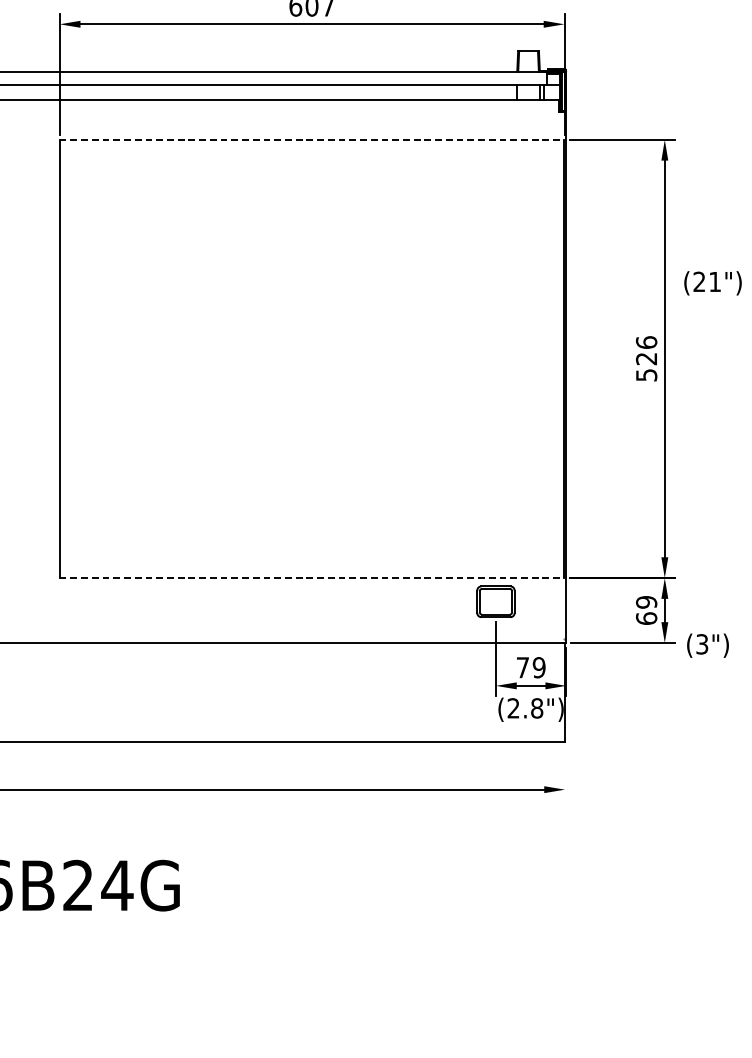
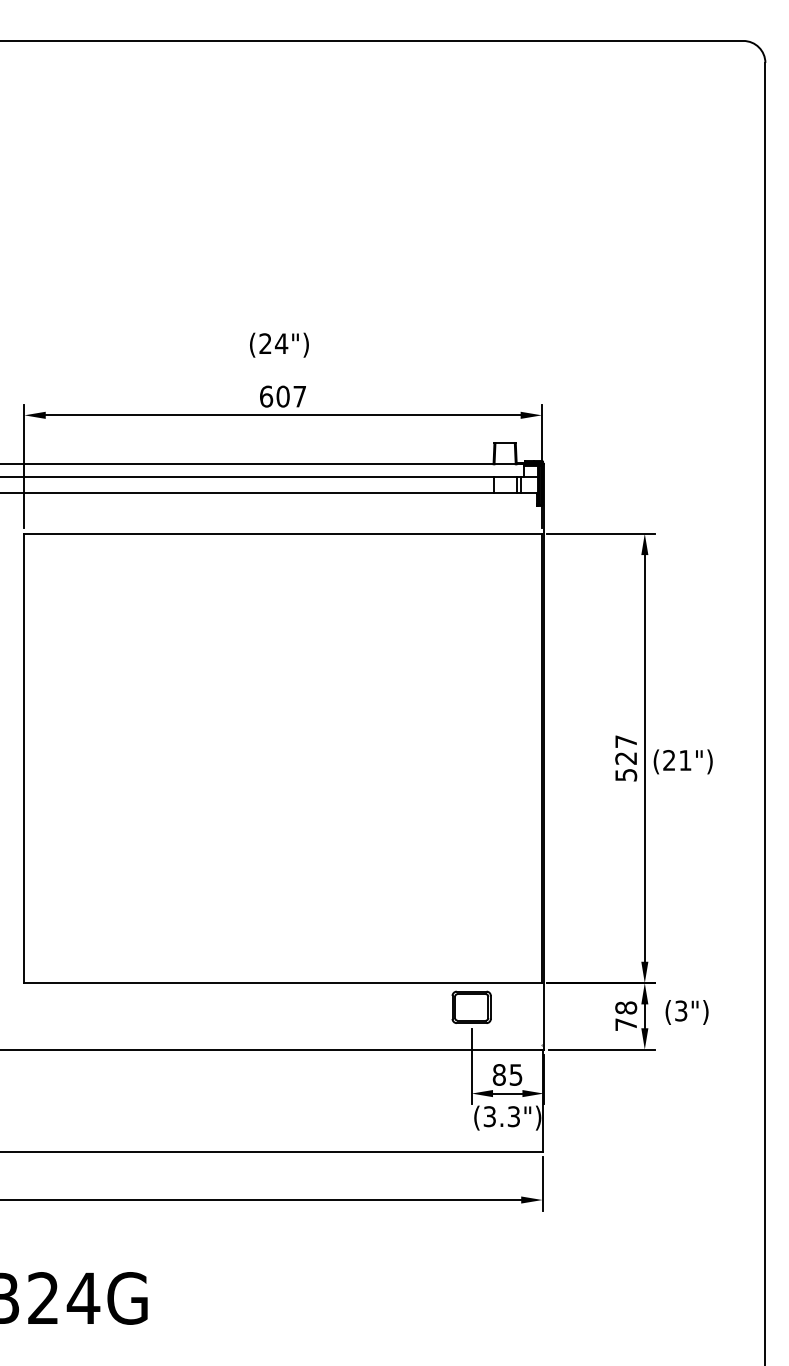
line: (312, 139) -> (283, 533), dashed -> solid
text: (712, 282) -> (682, 761), moved
text: (646, 342) -> (626, 741), 526 -> 527
line: (312, 578) -> (283, 983), dashed -> solid
text: (646, 610) -> (626, 1016), 69 -> 78
text: (707, 645) -> (686, 1012), moved
text: (530, 667) -> (507, 1074), 79 -> 85
text: (525, 708) -> (501, 1116), (2.8") -> (3.3")
line: (565, 773) -> (542, 1183), added

